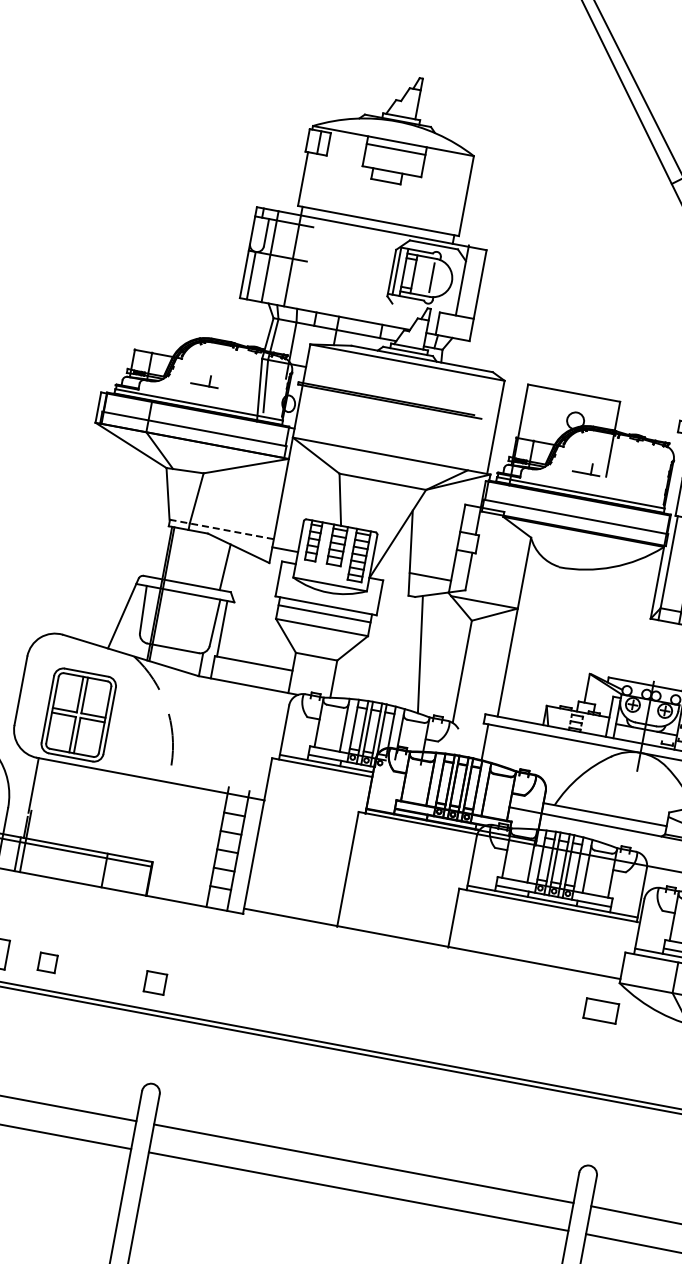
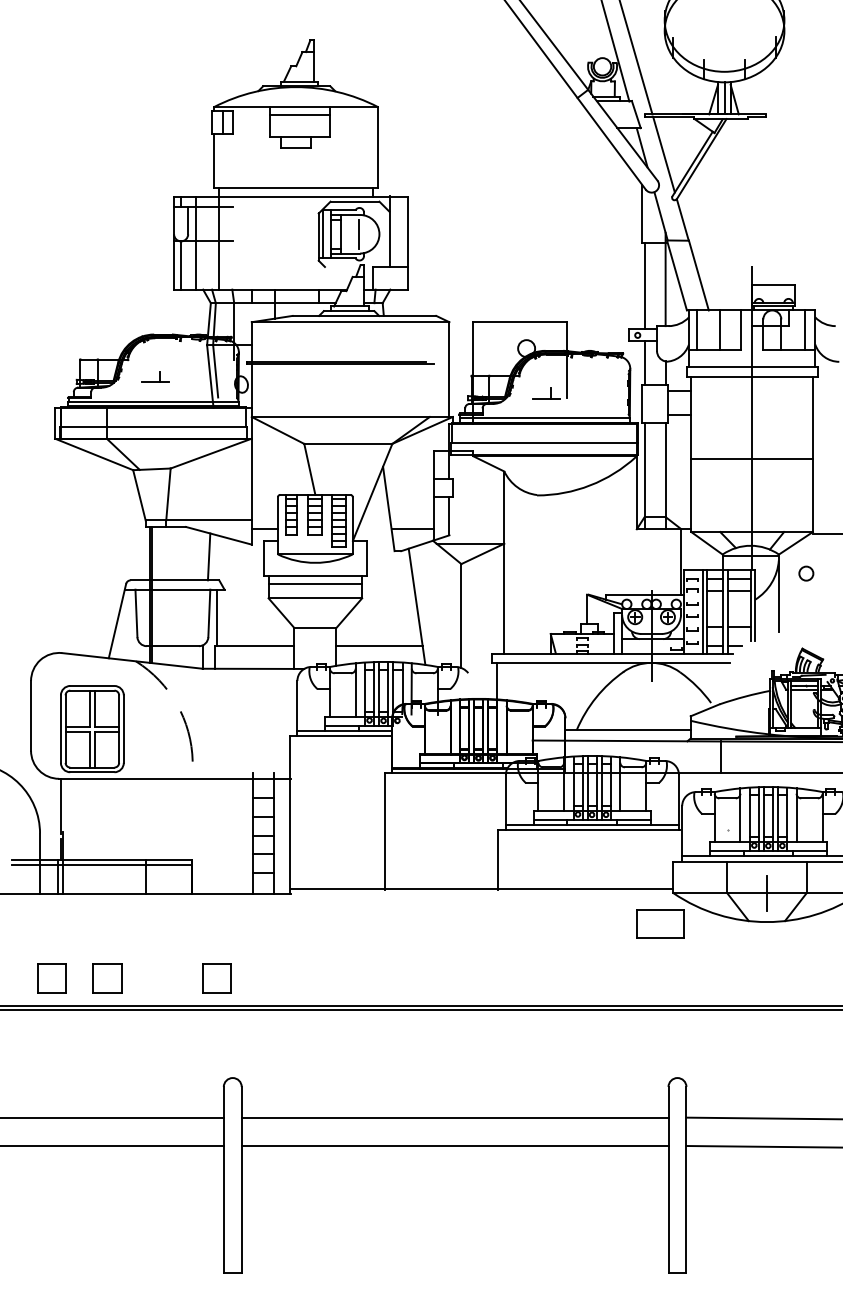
line: (222, 529) -> (199, 520), dashed -> solid
line: (376, 686) -> (379, 646), added
part: (47, 962) -> (107, 978), size x1.67
part: (154, 983) -> (216, 978), size x1.43
part: (601, 1010) -> (660, 923), size x1.43

